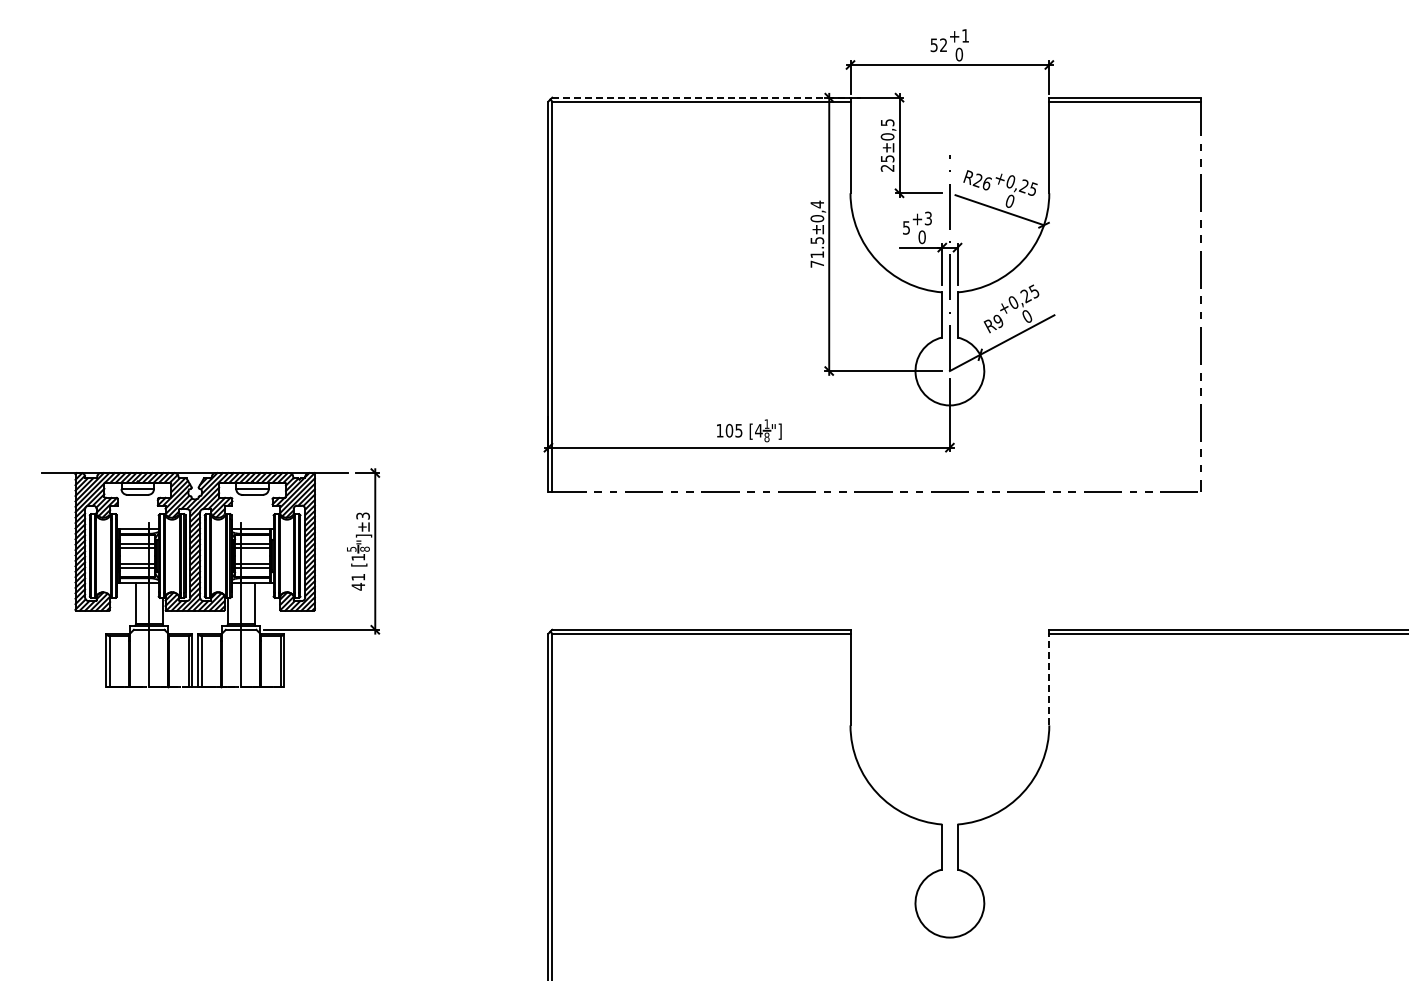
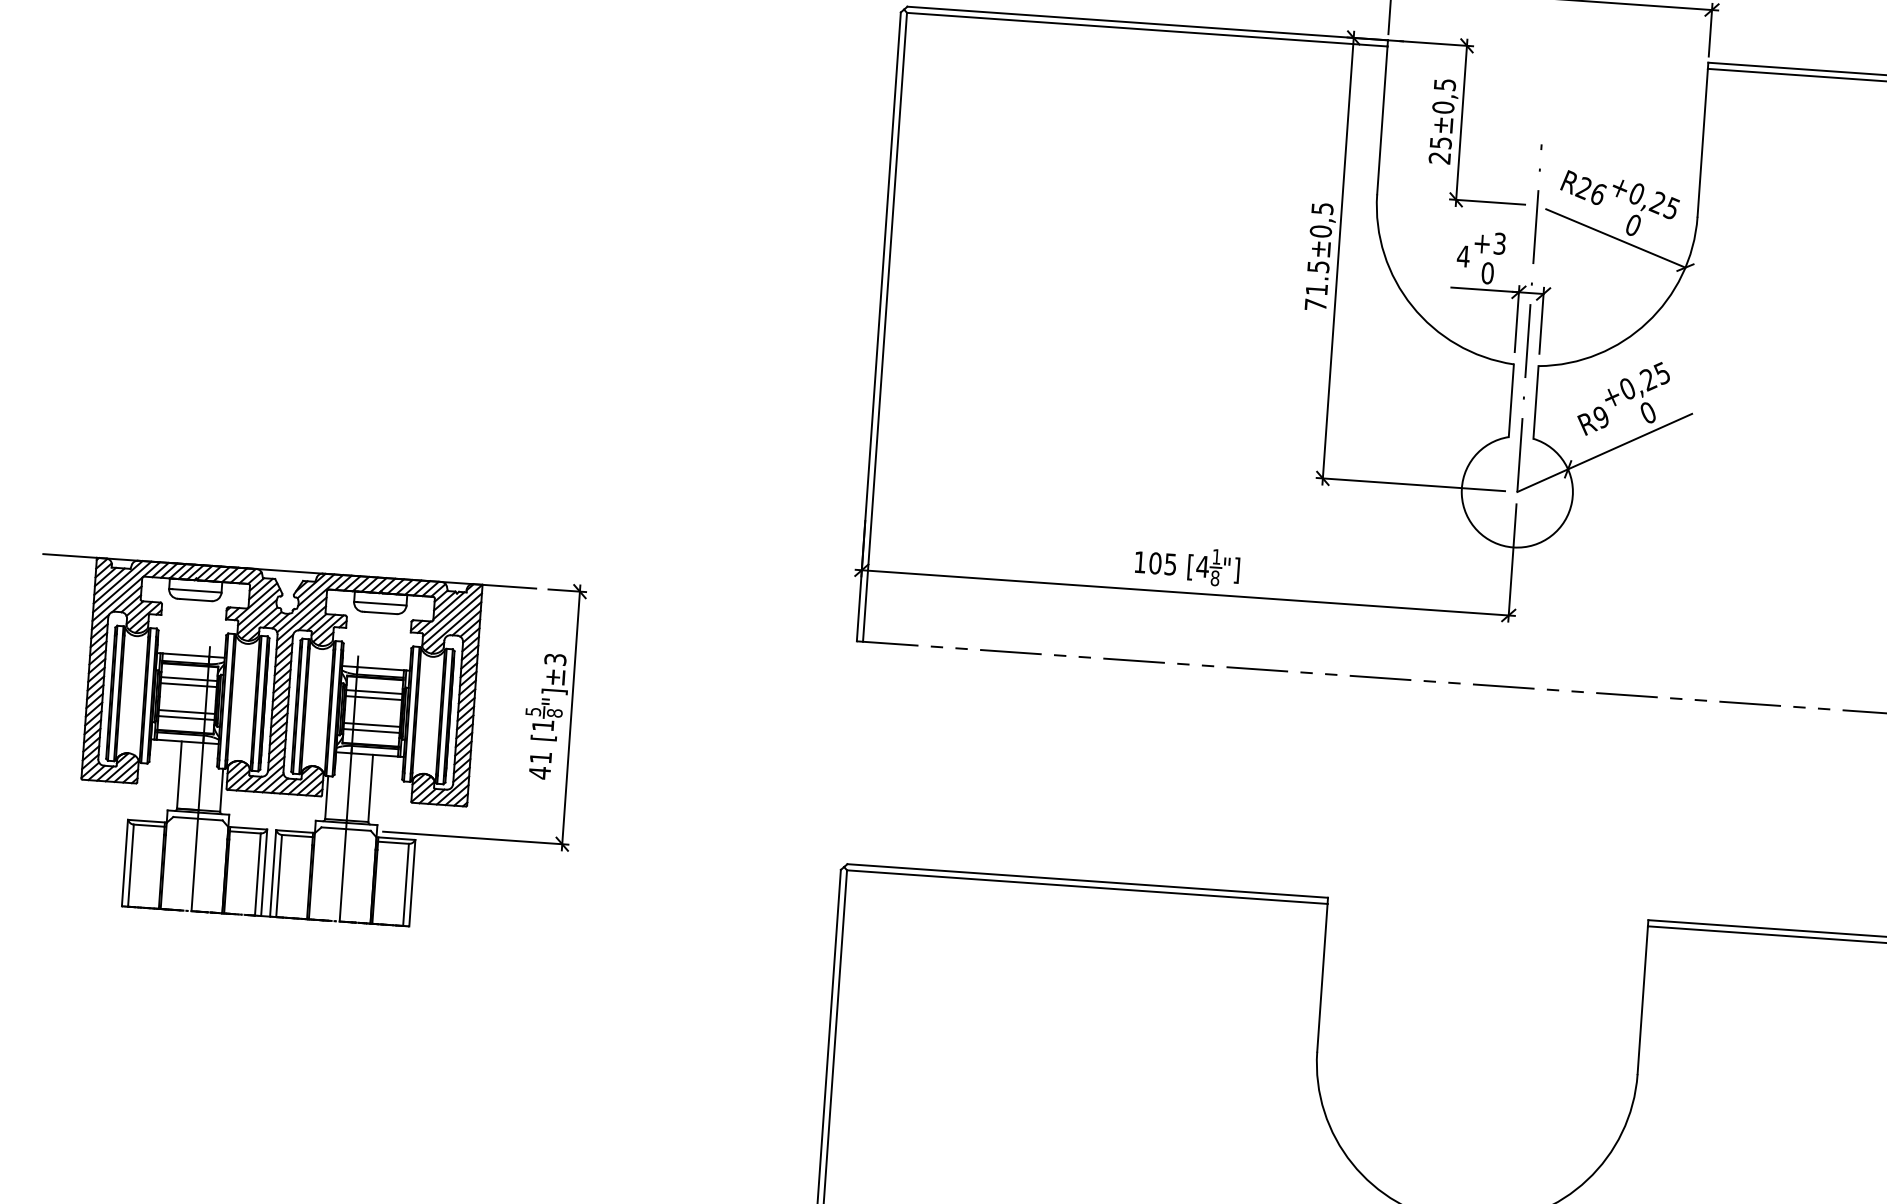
line: (701, 97) -> (1147, 23), dashed -> solid
text: (817, 204) -> (1322, 208), ±0,4 -> ±0,5
text: (906, 227) -> (1463, 255), 5 -> 4
line: (1049, 679) -> (1643, 1000), dashed -> solid

